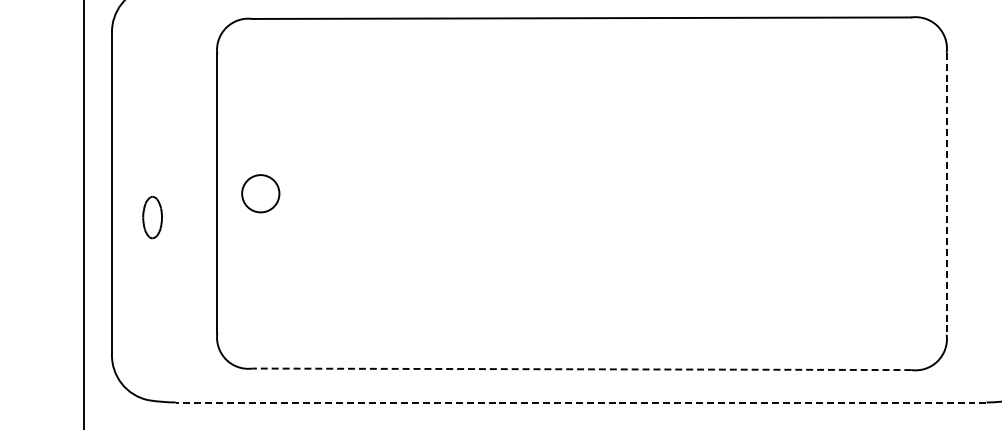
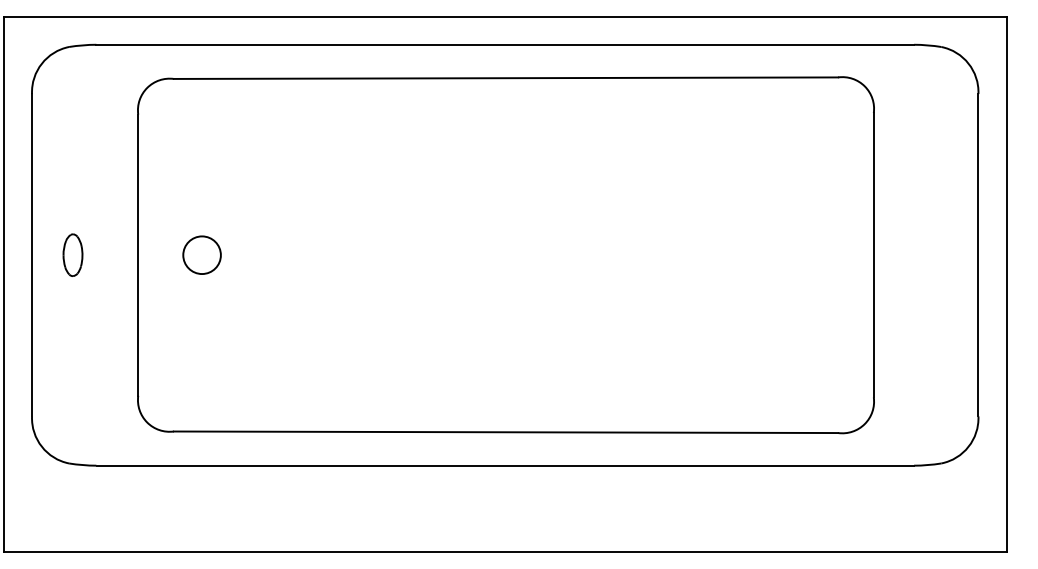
circle: (260, 193) -> (201, 254), moved
line: (946, 194) -> (873, 255), dashed -> solid
part: (152, 216) -> (72, 254), moved
line: (581, 369) -> (505, 432), dashed -> solid
line: (581, 403) -> (505, 466), dashed -> solid

